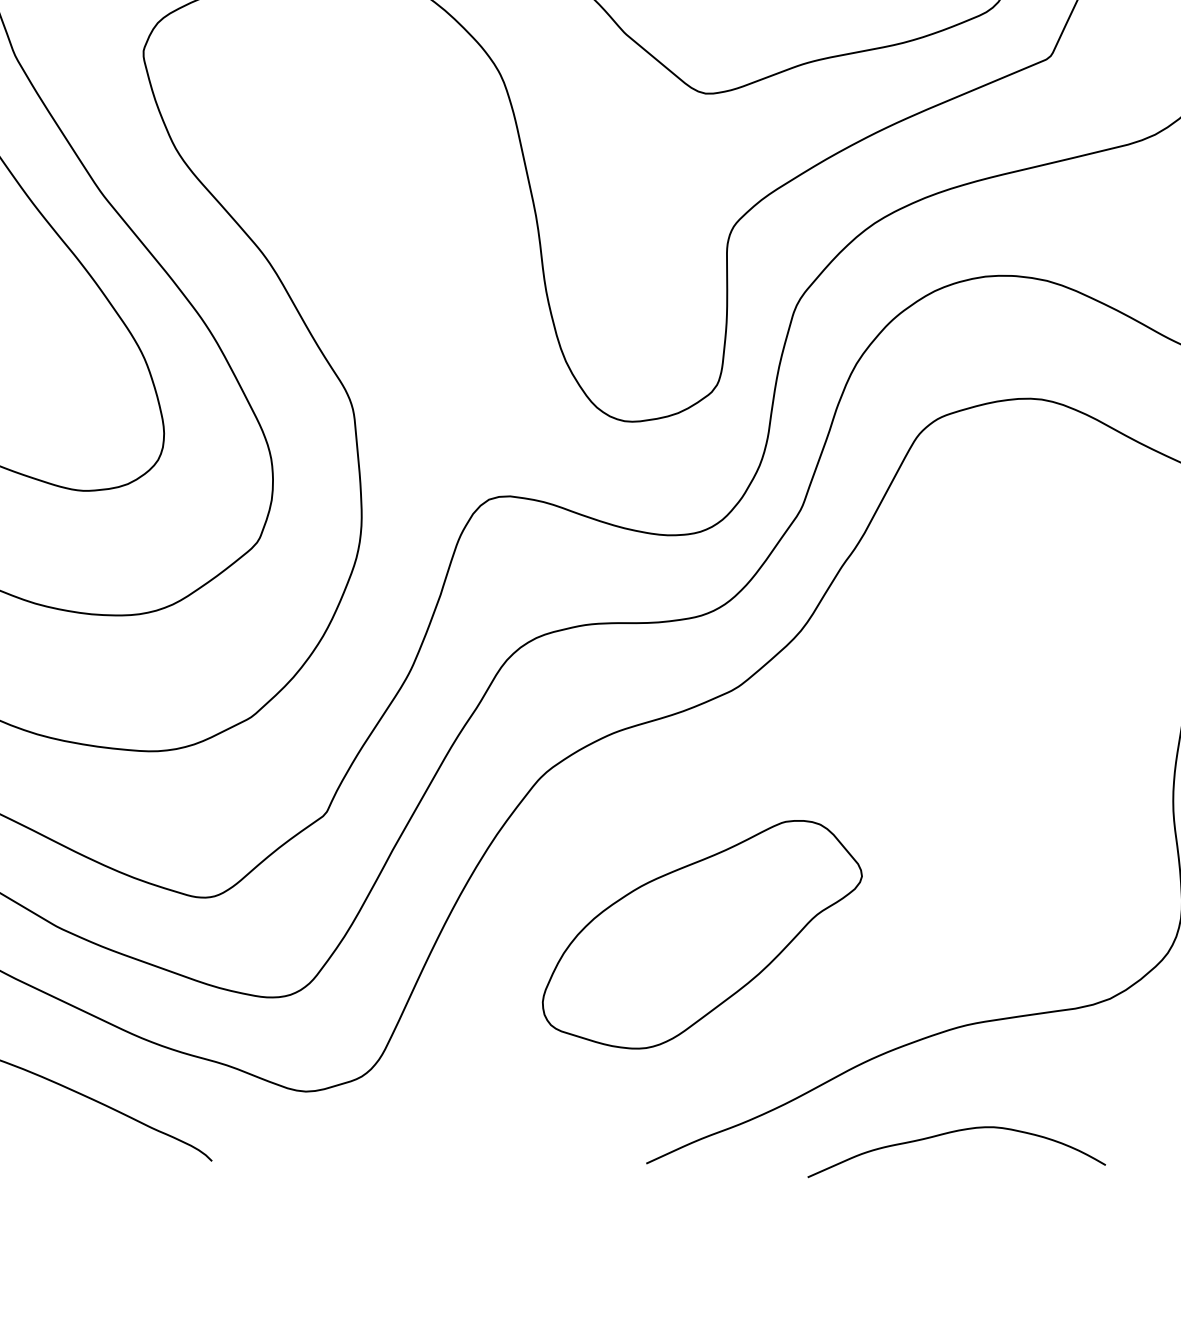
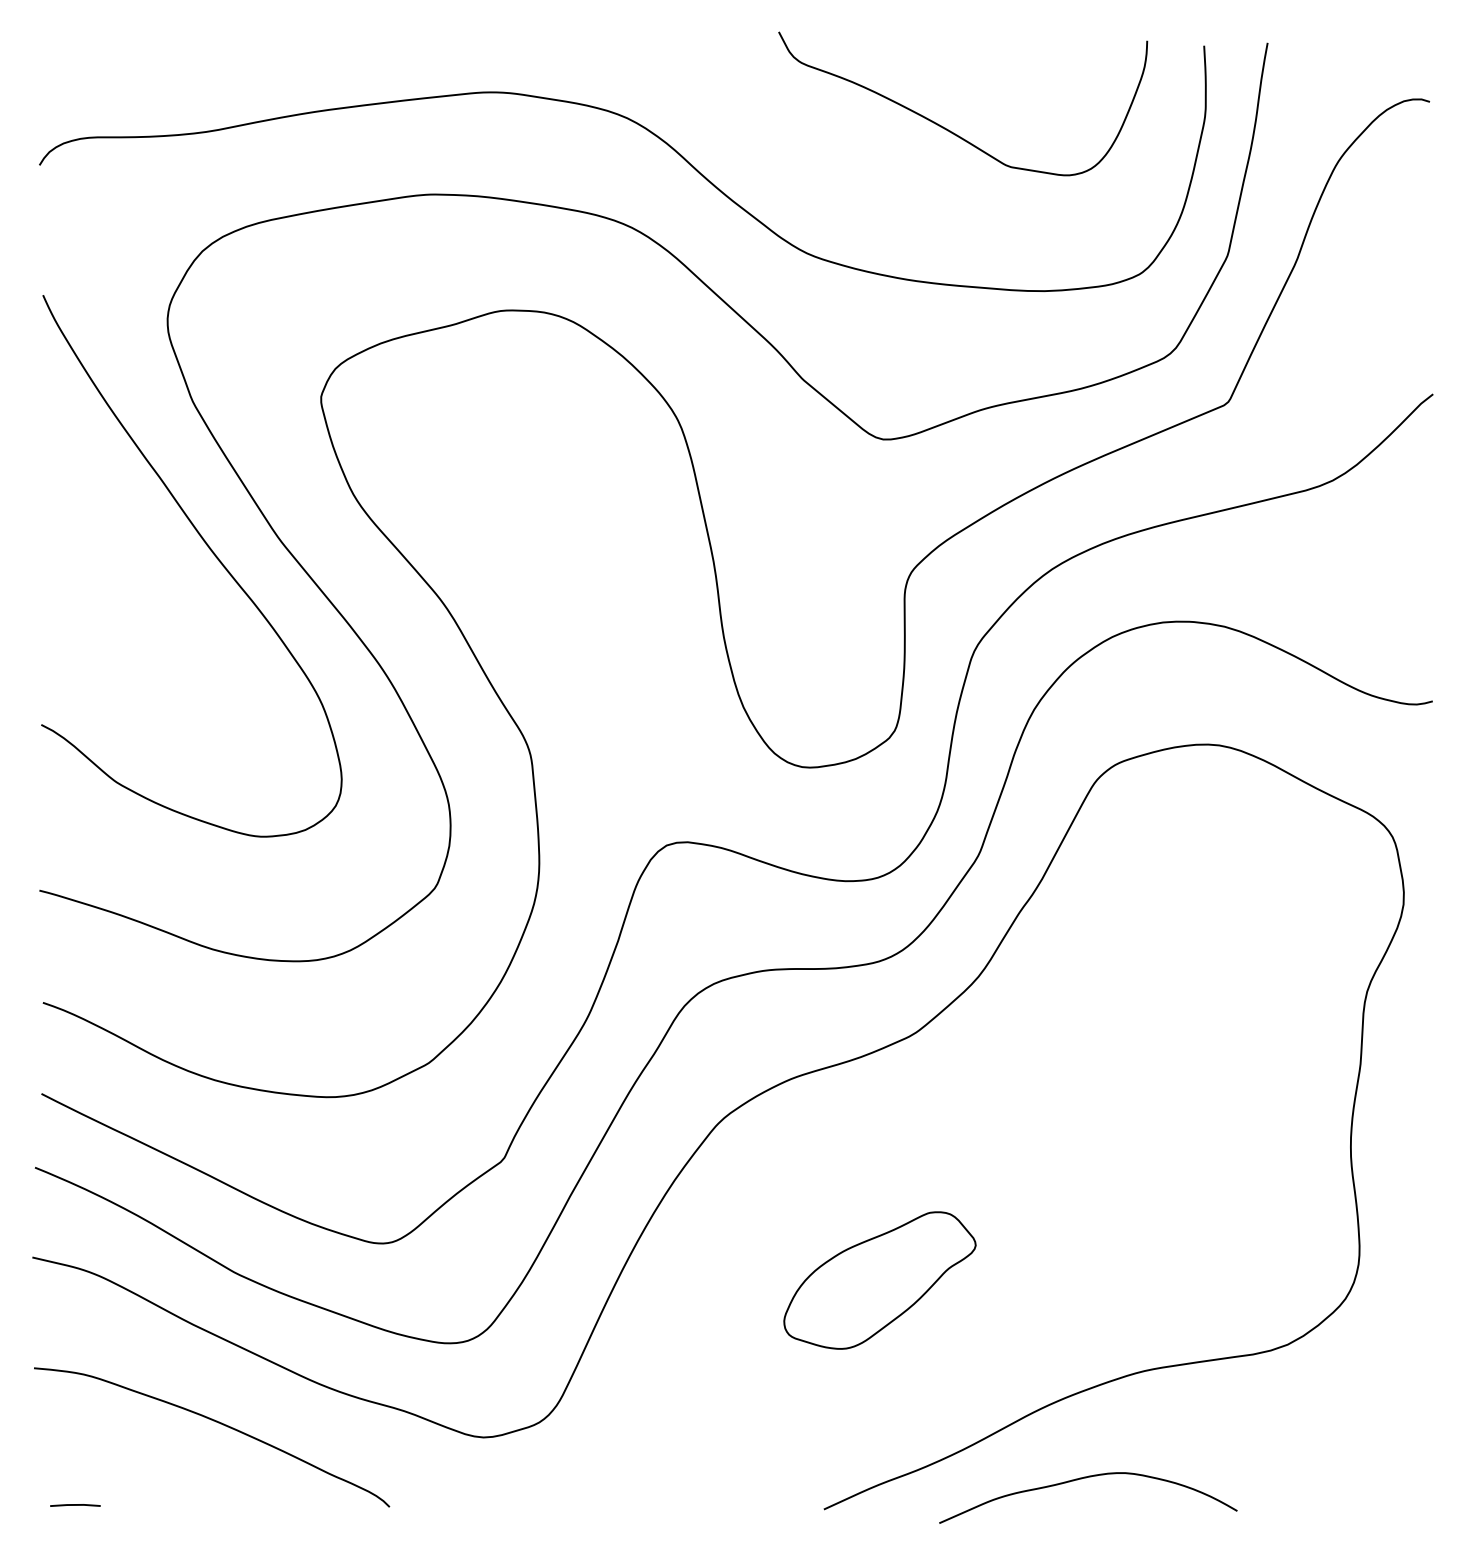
part: (701, 934) -> (879, 1280), size x0.6
curve: (954, 1132) -> (1086, 1478), moved

